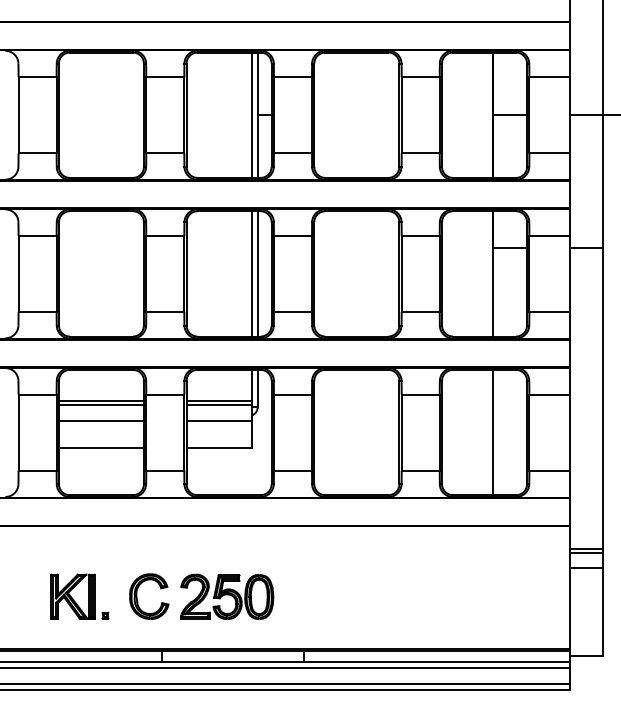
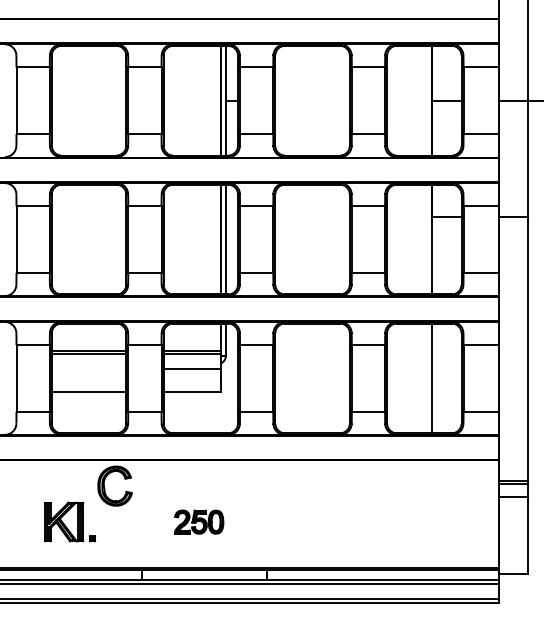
line: (100, 421) -> (88, 368), removed
part: (137, 596) -> (104, 486), moved
part: (227, 596) -> (199, 521), size x0.6

